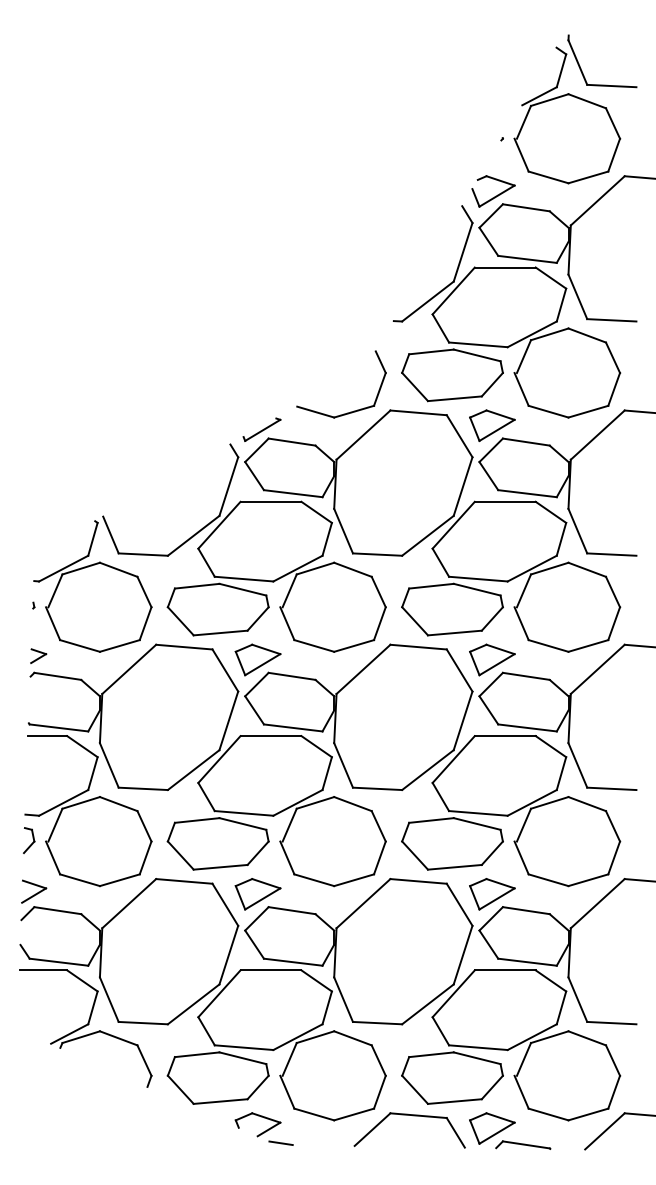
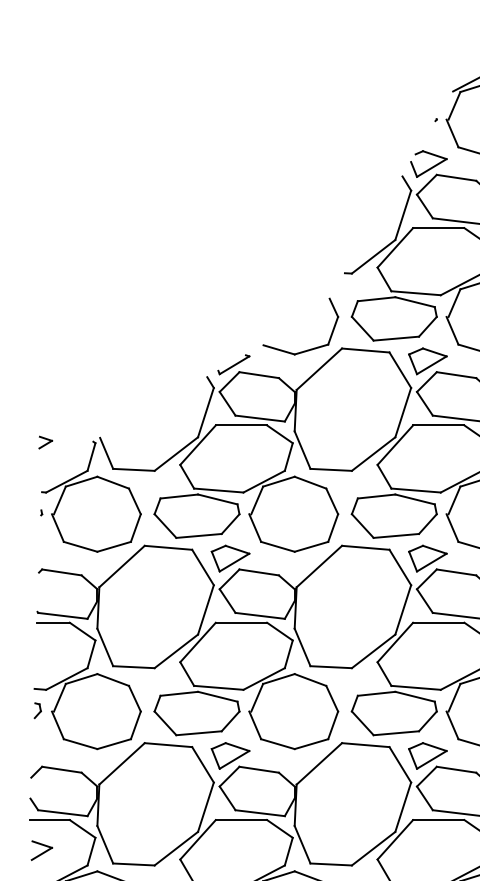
part: (38, 655) -> (45, 442), moved
part: (29, 840) -> (38, 710), size x0.7
part: (34, 891) -> (42, 850), moved

